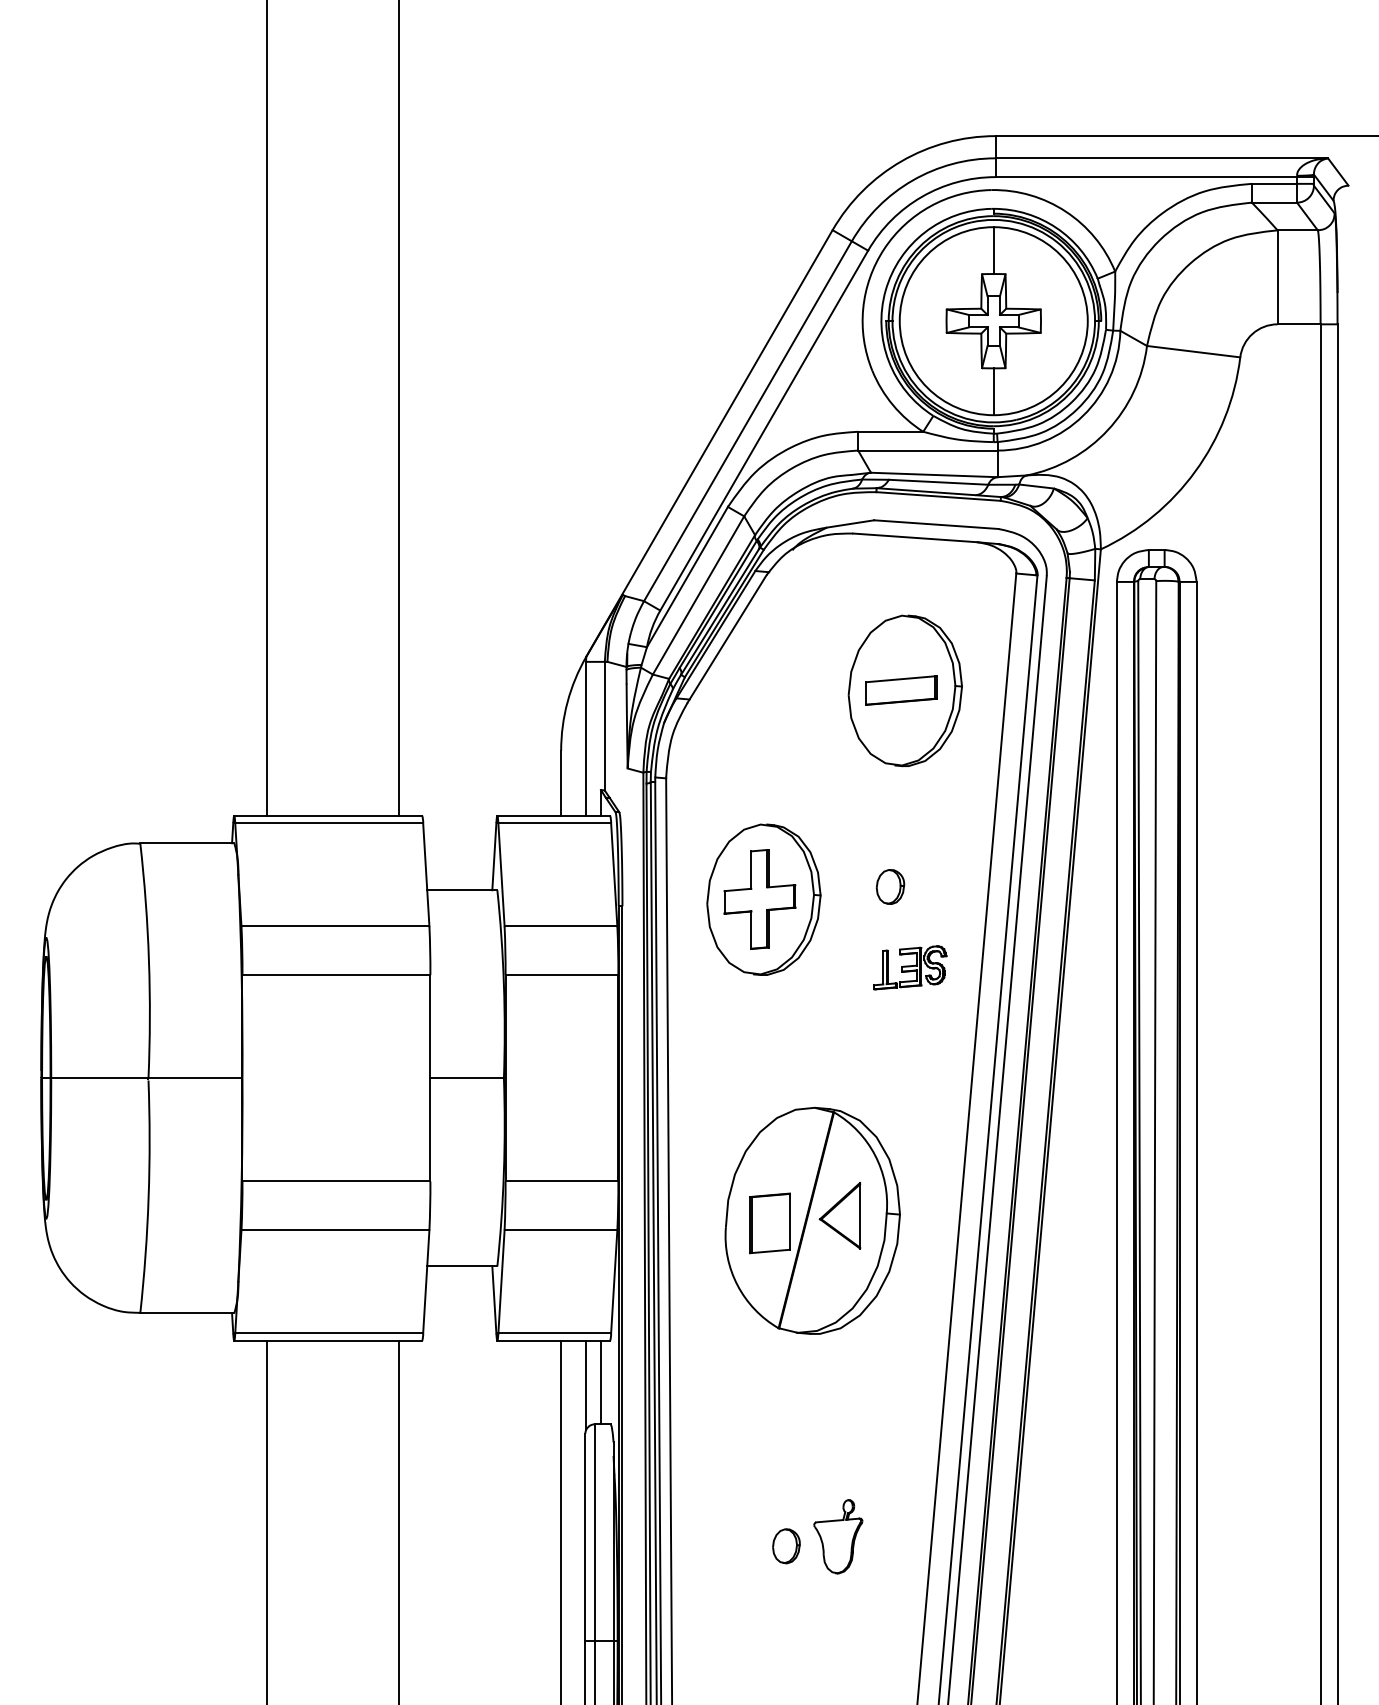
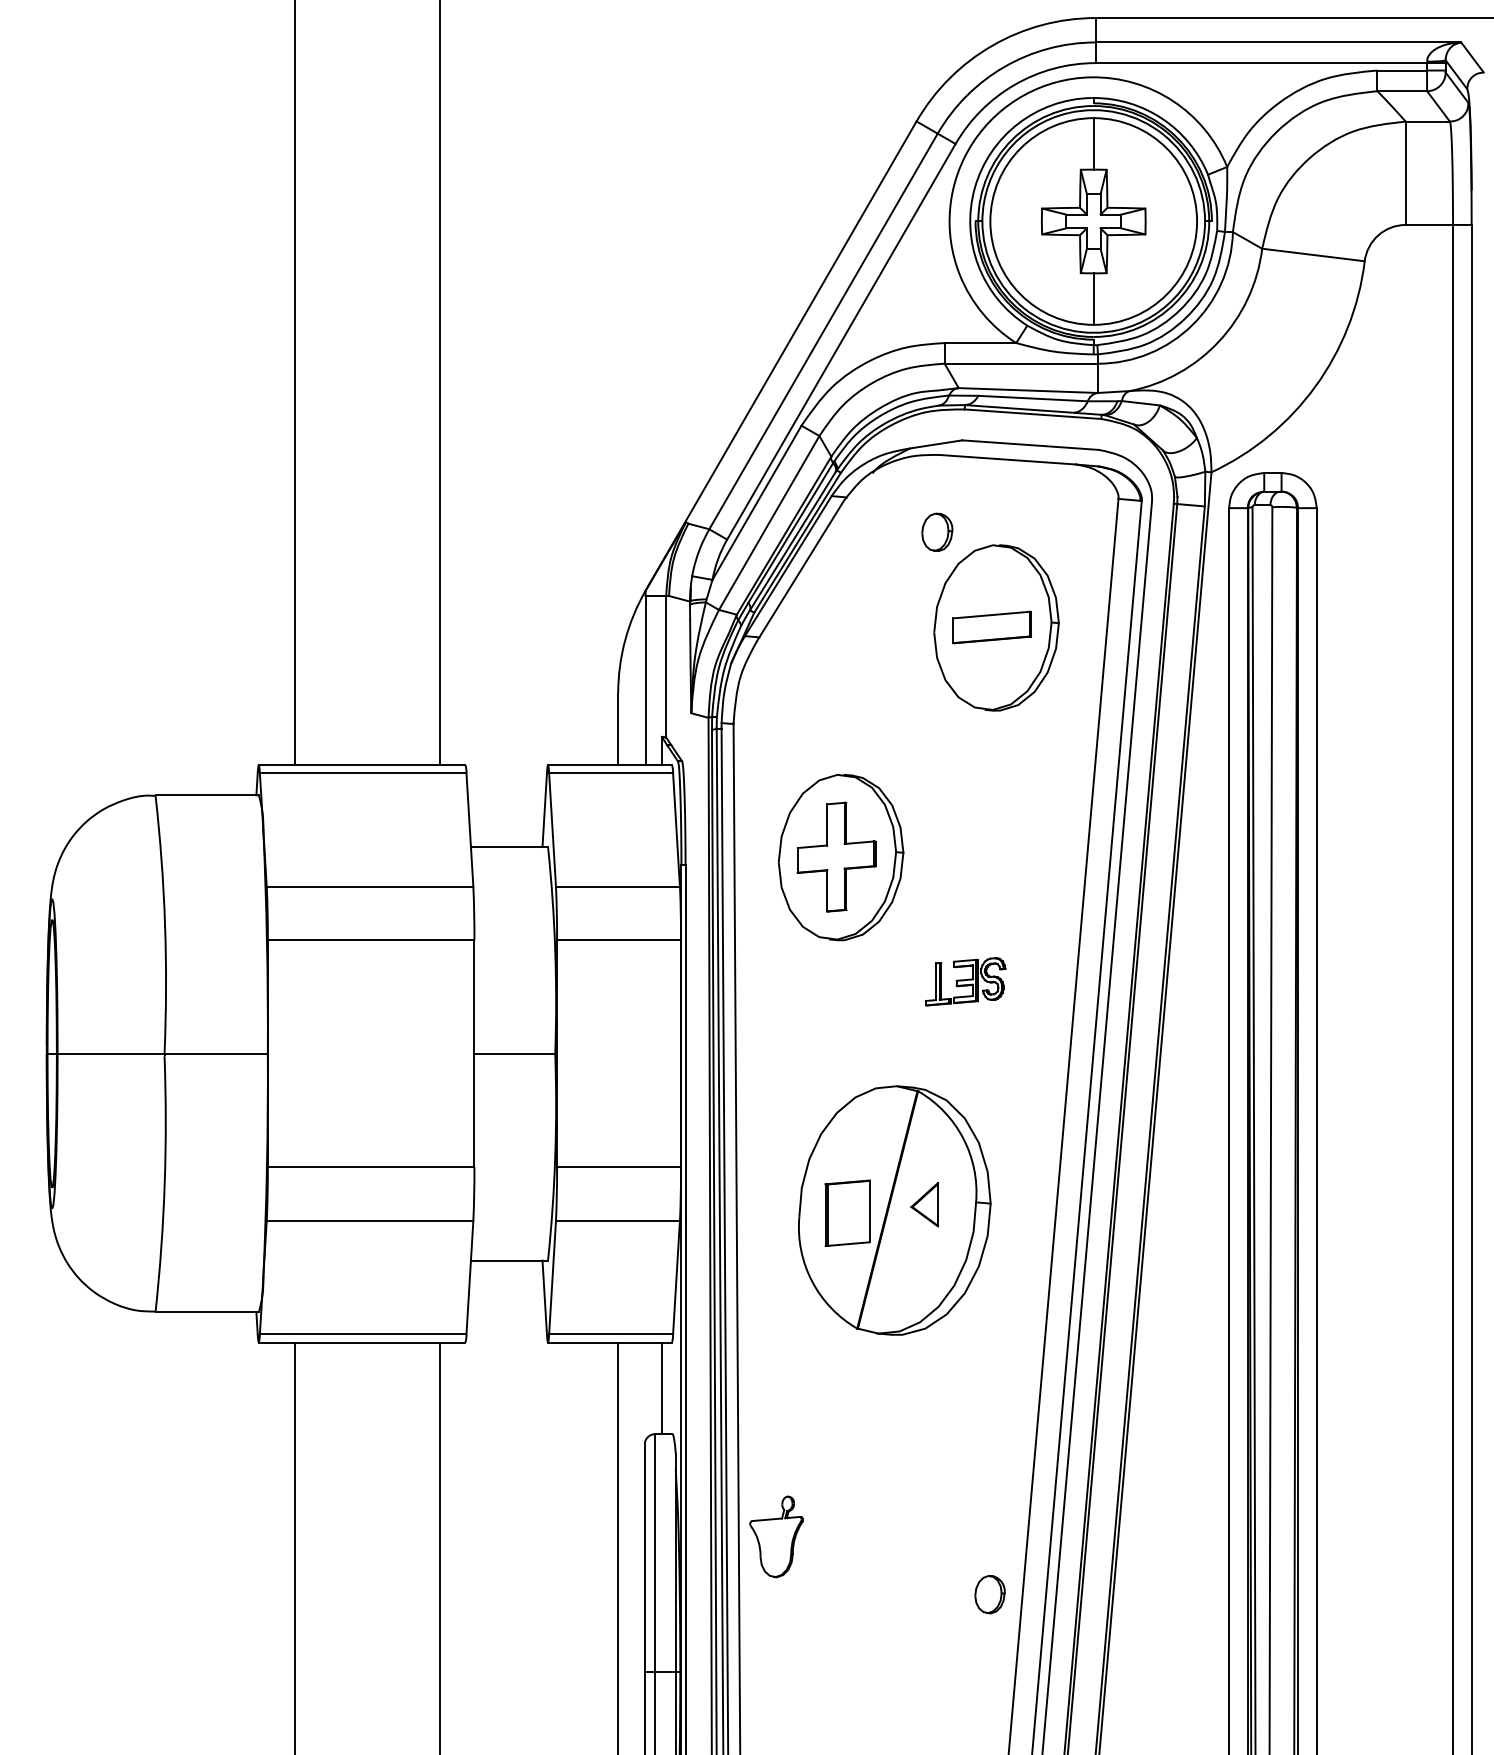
part: (890, 886) -> (937, 531), moved
part: (910, 967) -> (965, 981), moved
part: (839, 1215) -> (924, 1204), size x0.6
line: (586, 1385) -> (646, 1391), removed
part: (838, 1536) -> (776, 1536), moved
part: (786, 1546) -> (990, 1594), moved

